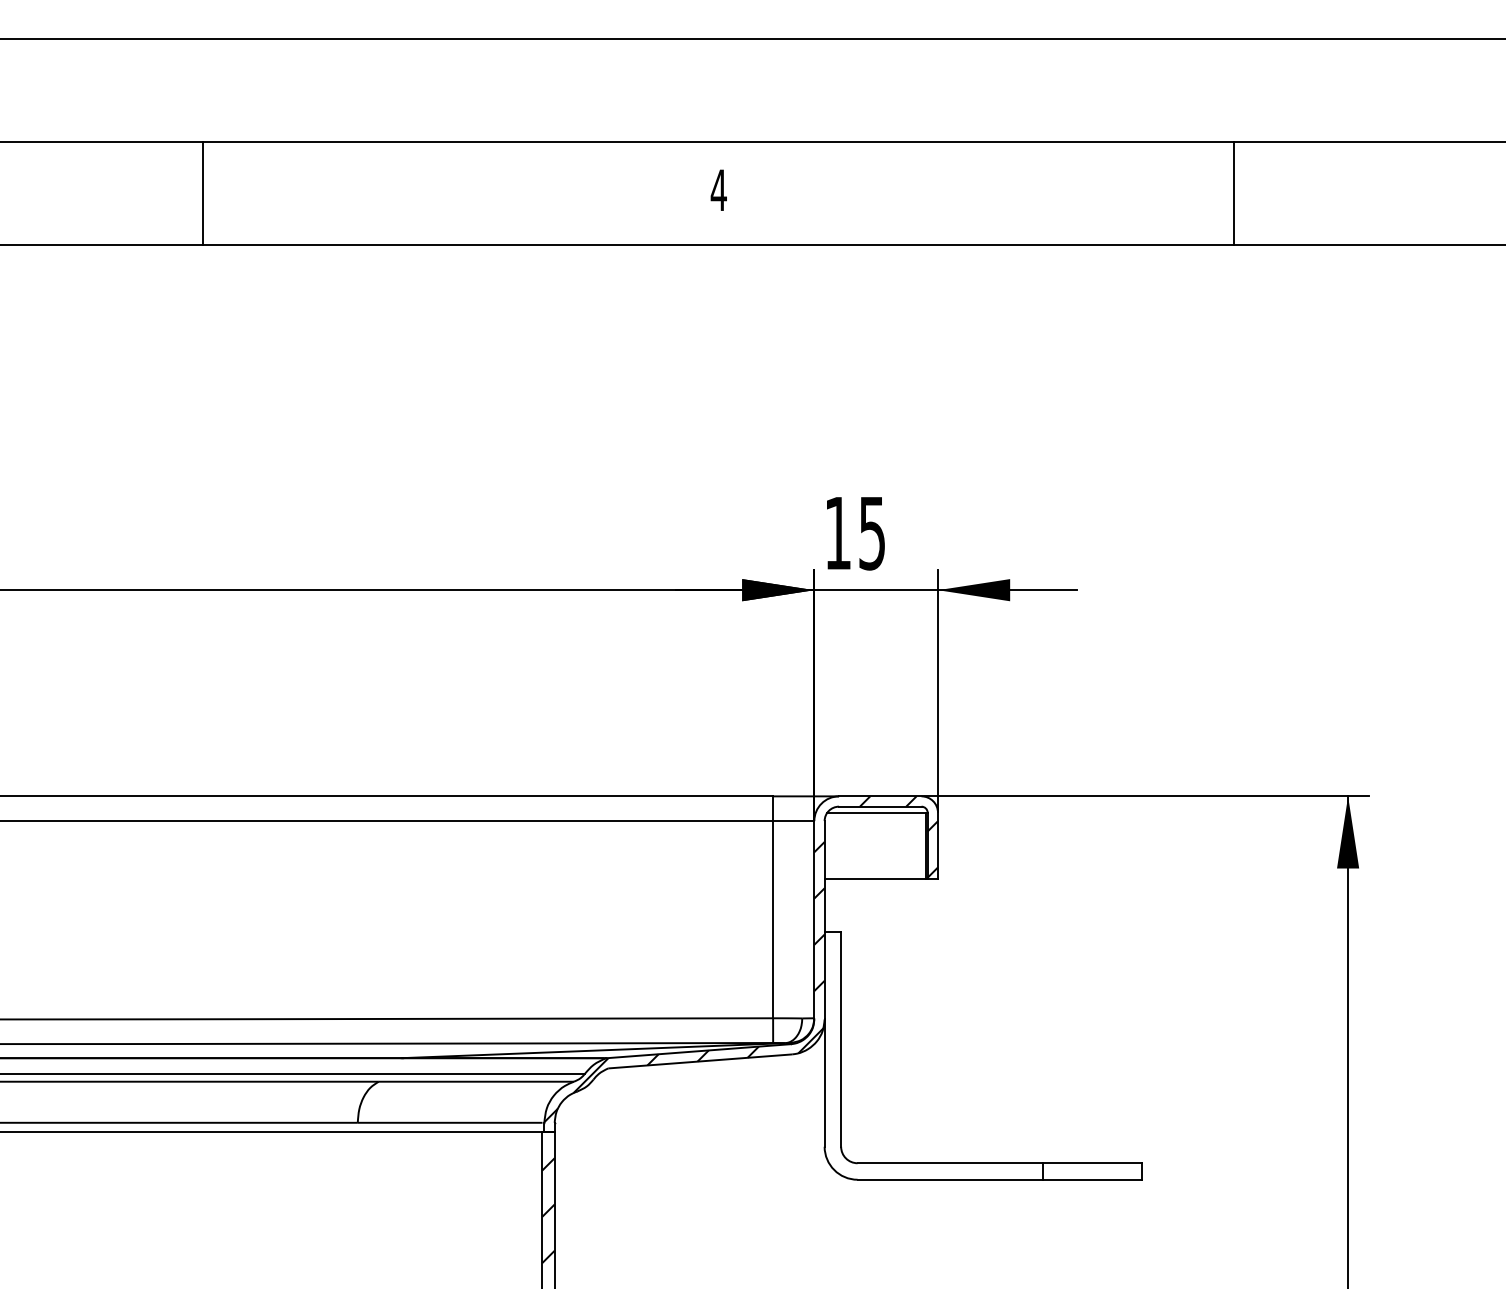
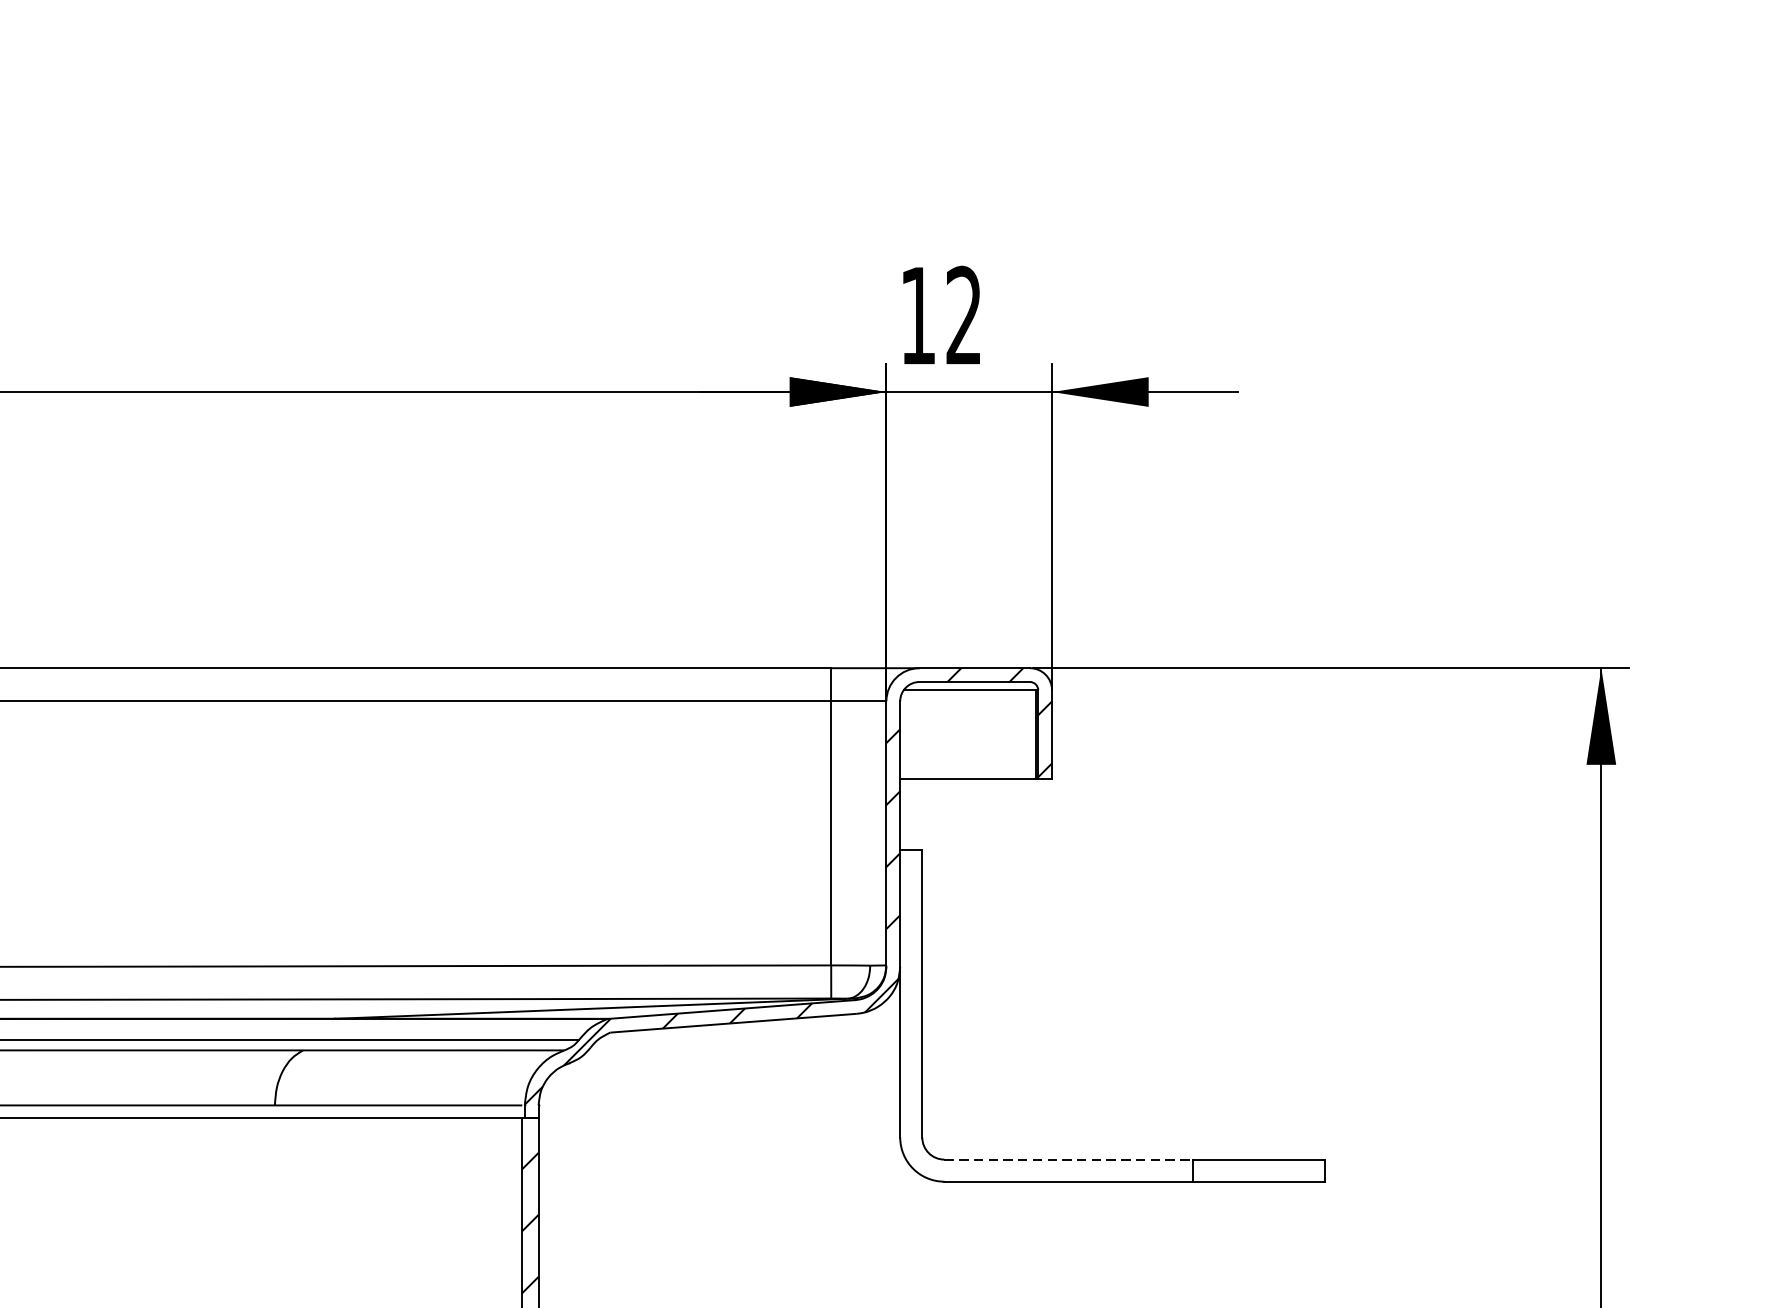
text: (871, 533) -> (962, 316), 15 -> 12
line: (950, 1163) -> (1068, 1159), solid -> dashed

